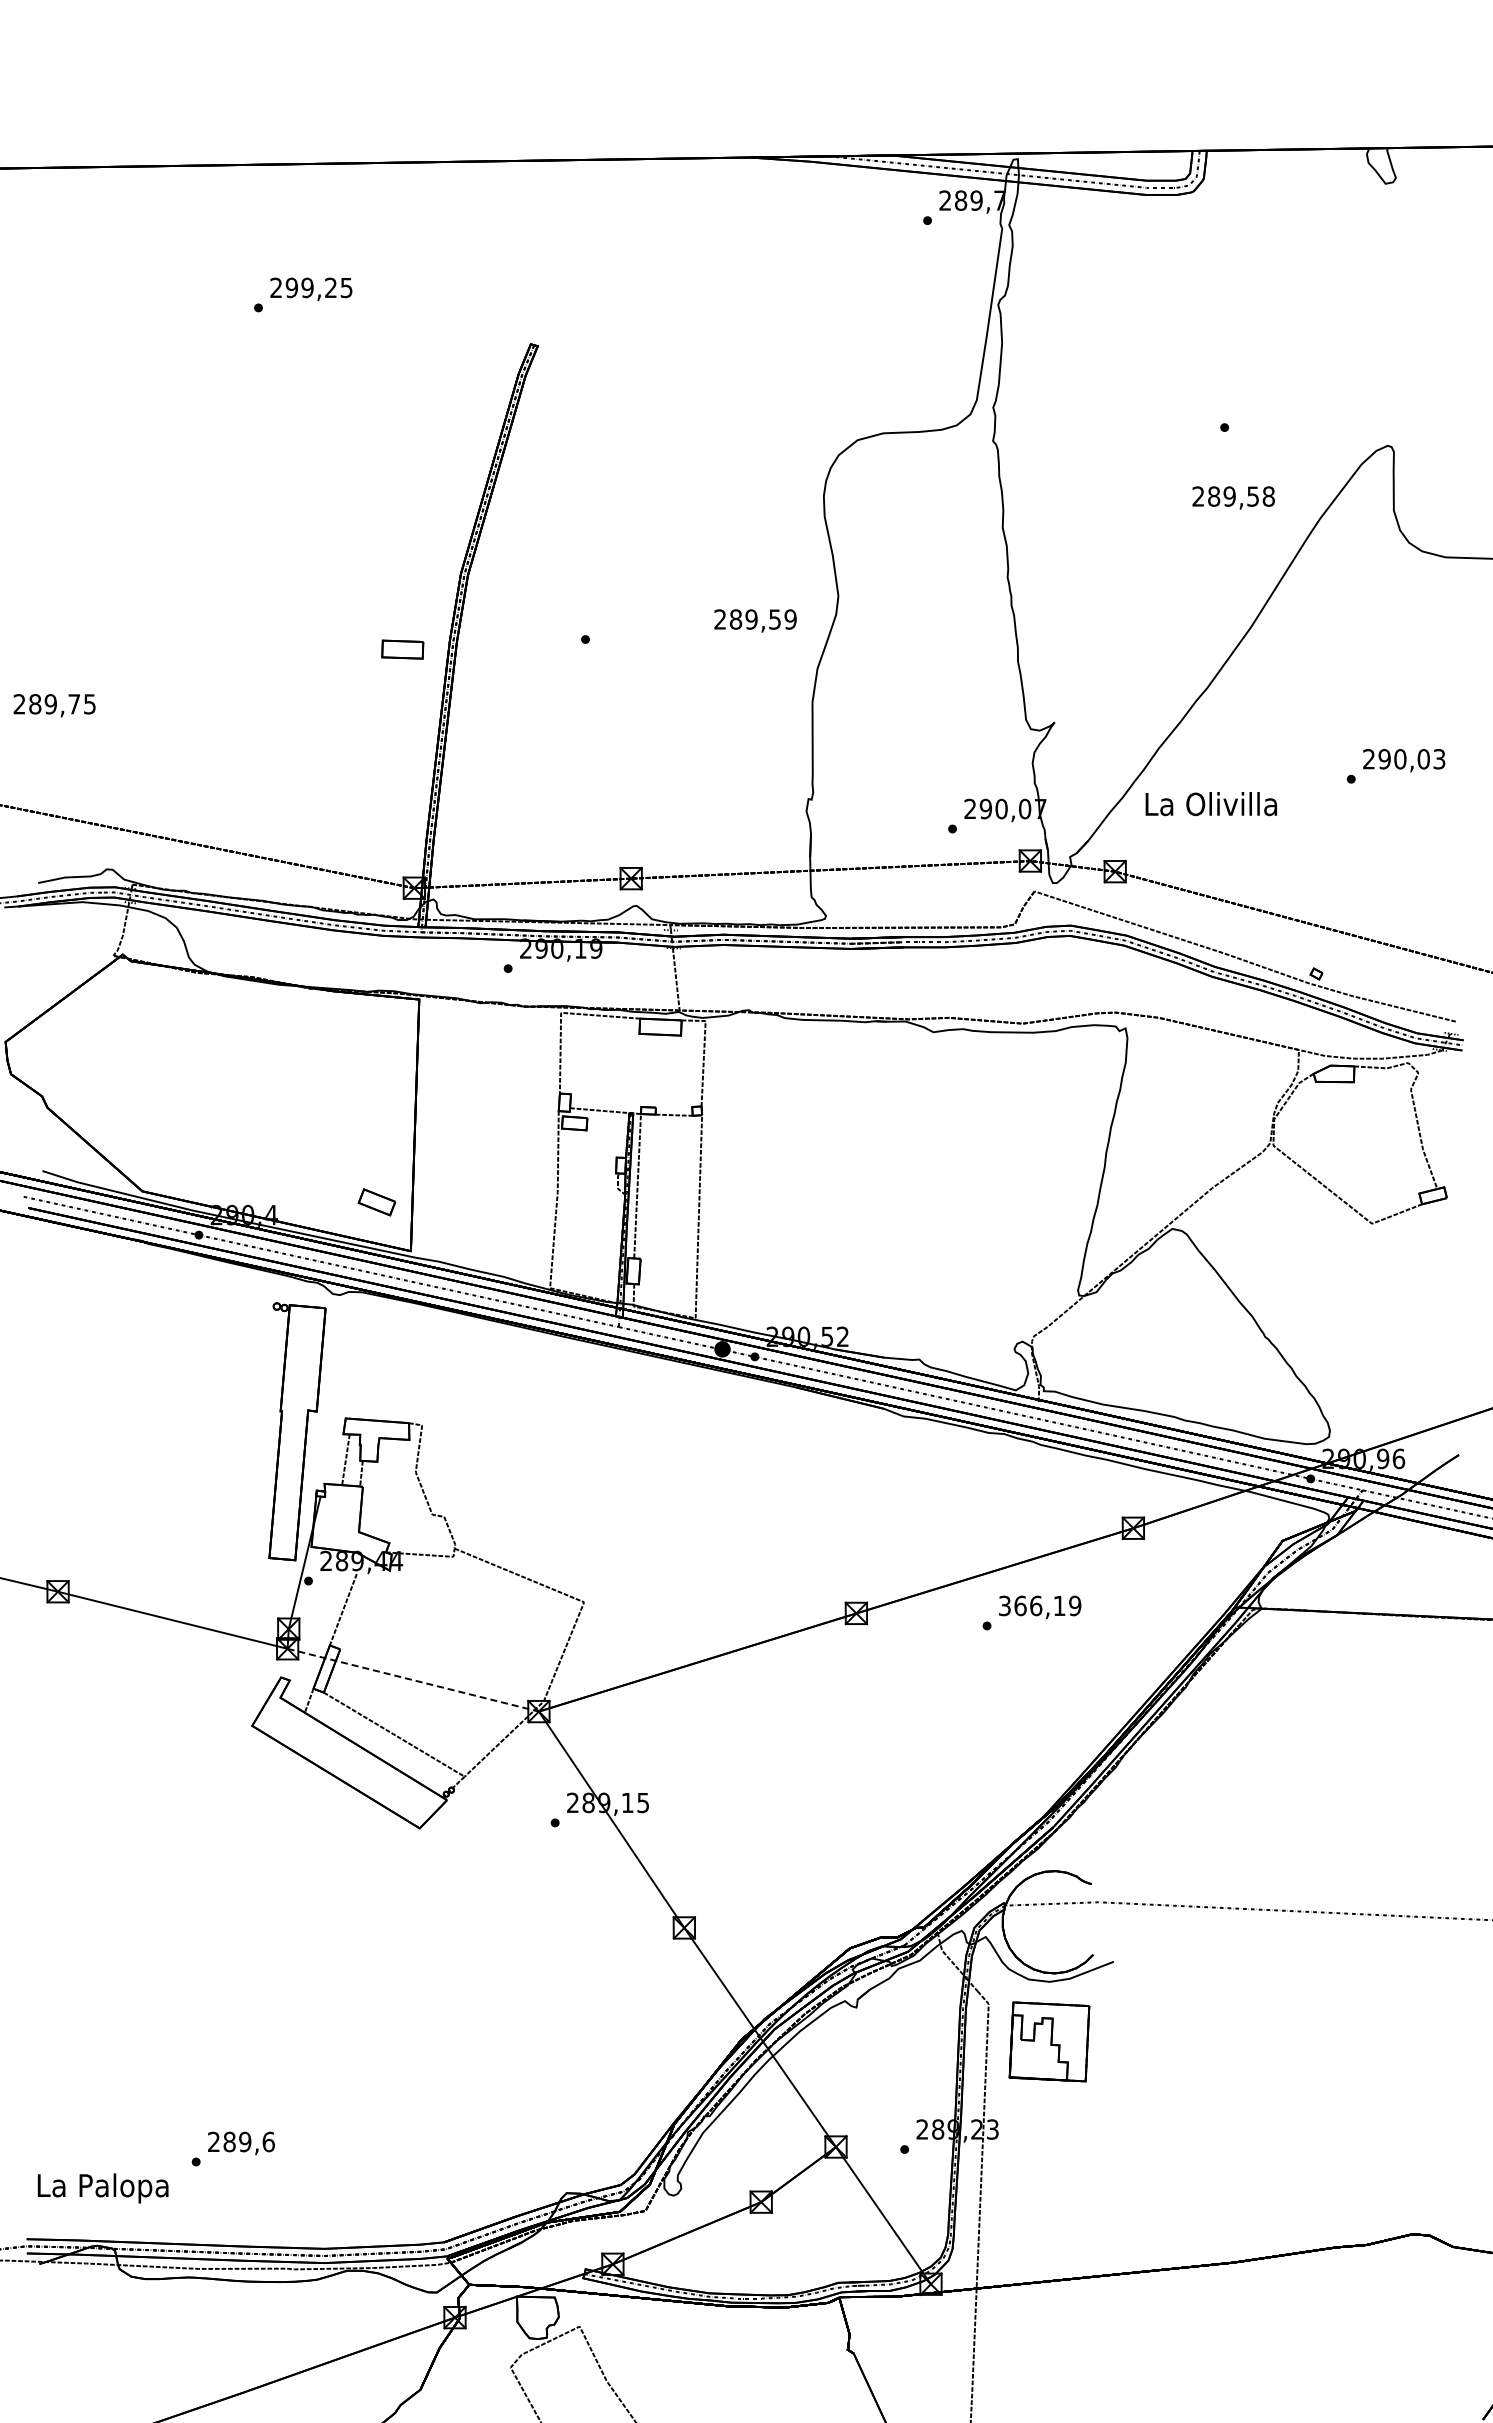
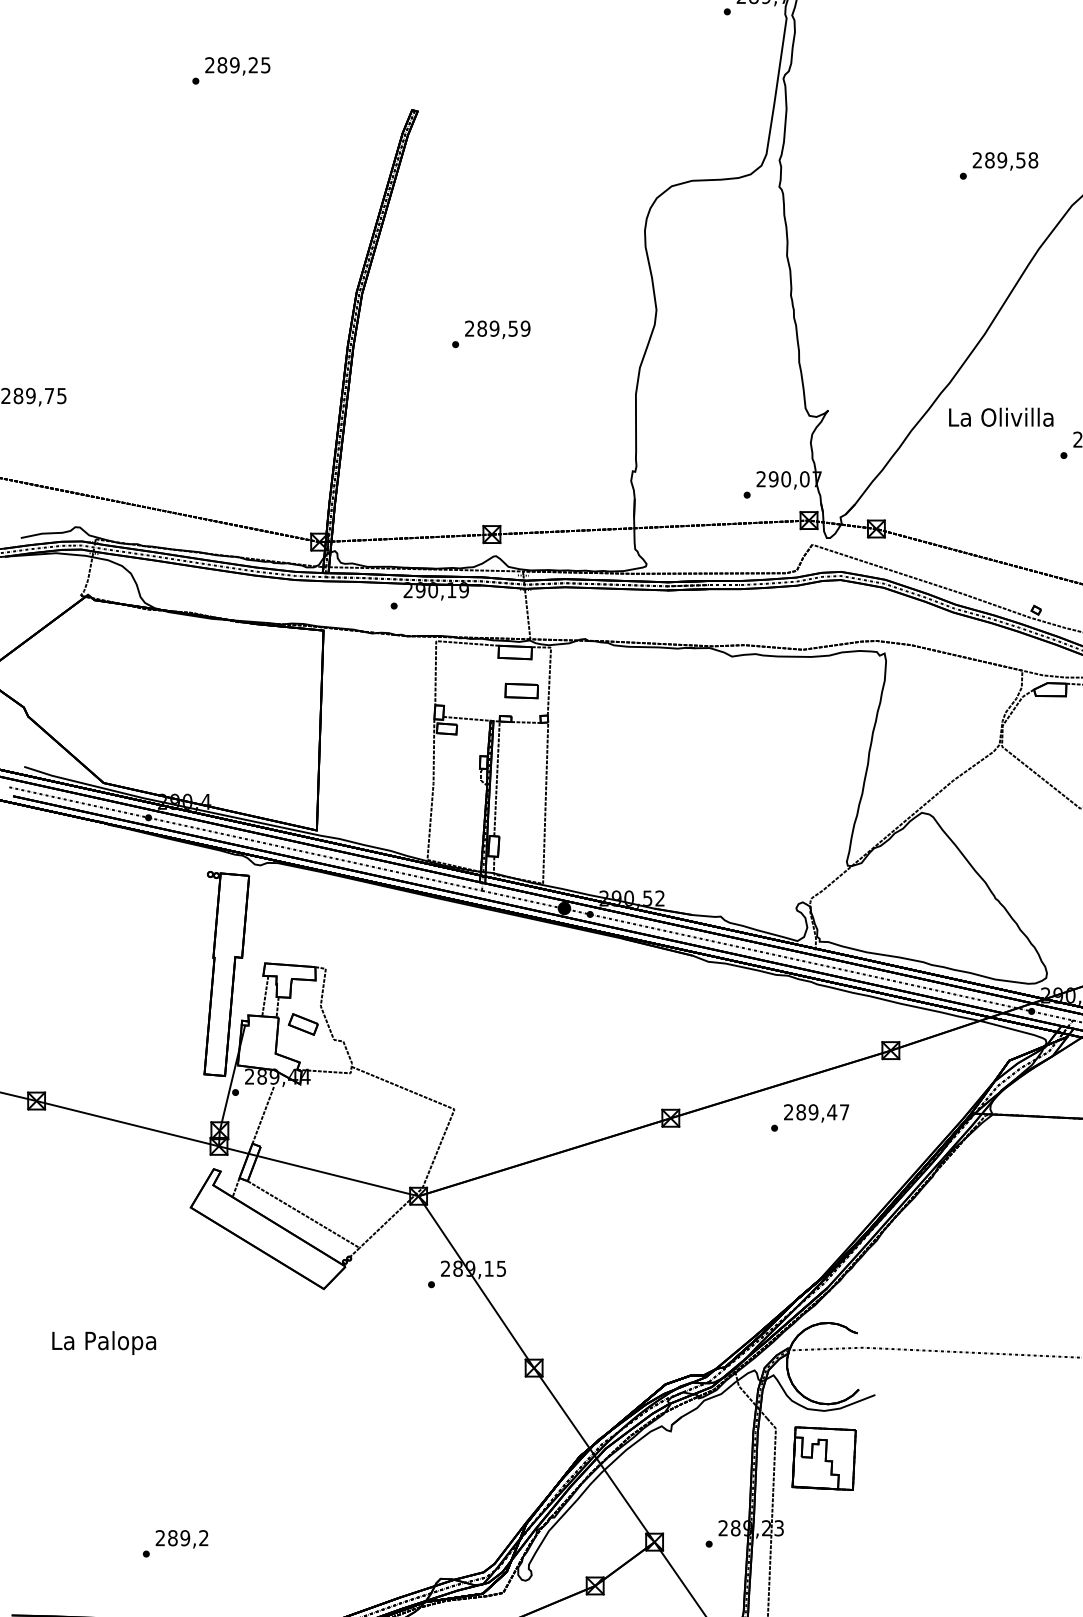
text: (291, 287) -> (222, 64), 299,25 -> 289,25
text: (1233, 497) -> (1005, 161), moved
text: (755, 620) -> (497, 329), moved
part: (402, 649) -> (521, 690), moved
text: (1211, 804) -> (1001, 417), moved
part: (376, 1202) -> (303, 1024), moved
text: (1040, 1605) -> (817, 1111), 366,19 -> 289,47
line: (413, 1680) -> (318, 1171), dashed -> solid
text: (268, 2141) -> (203, 1537), 289,6 -> 289,2
text: (102, 2188) -> (103, 1343), moved

